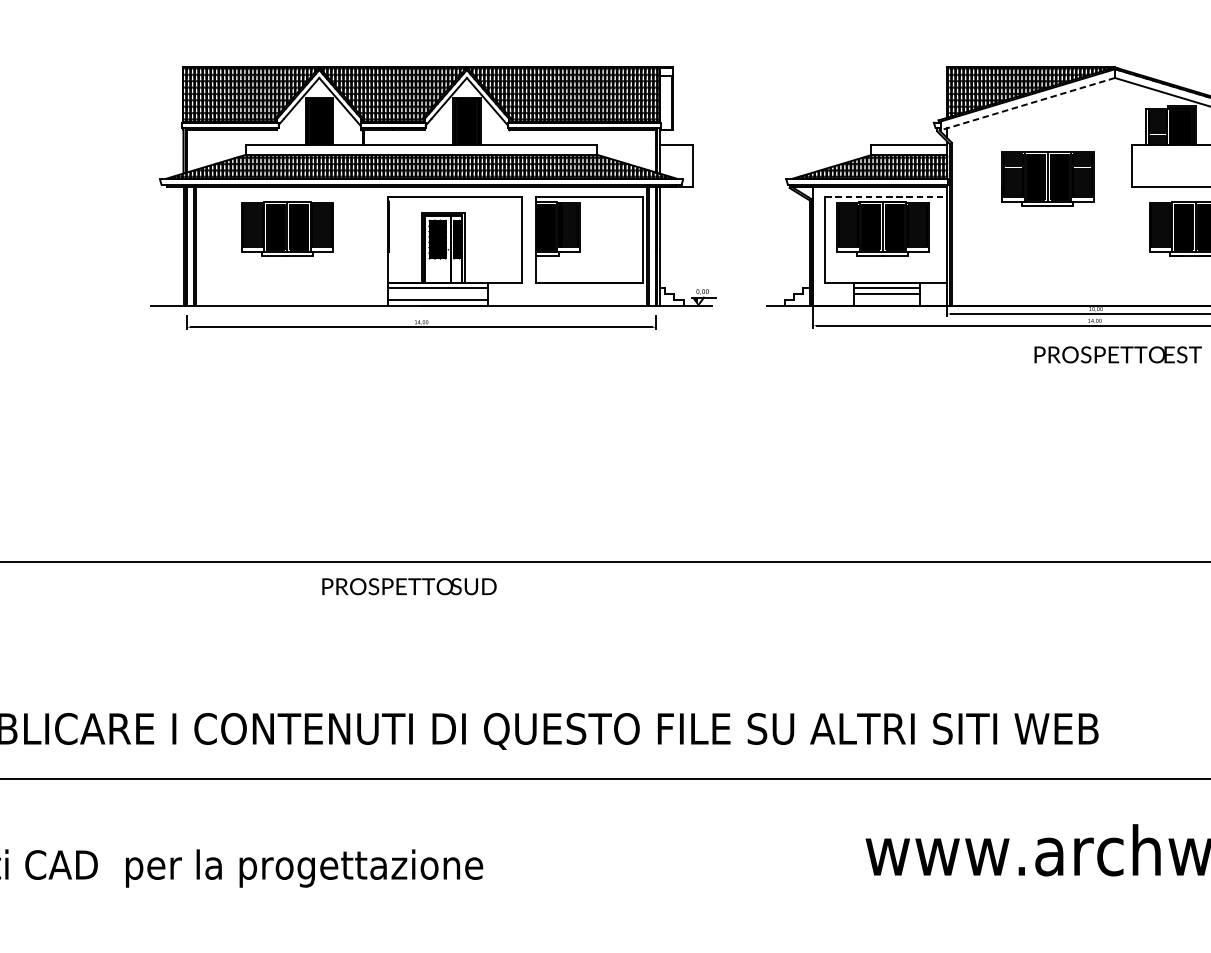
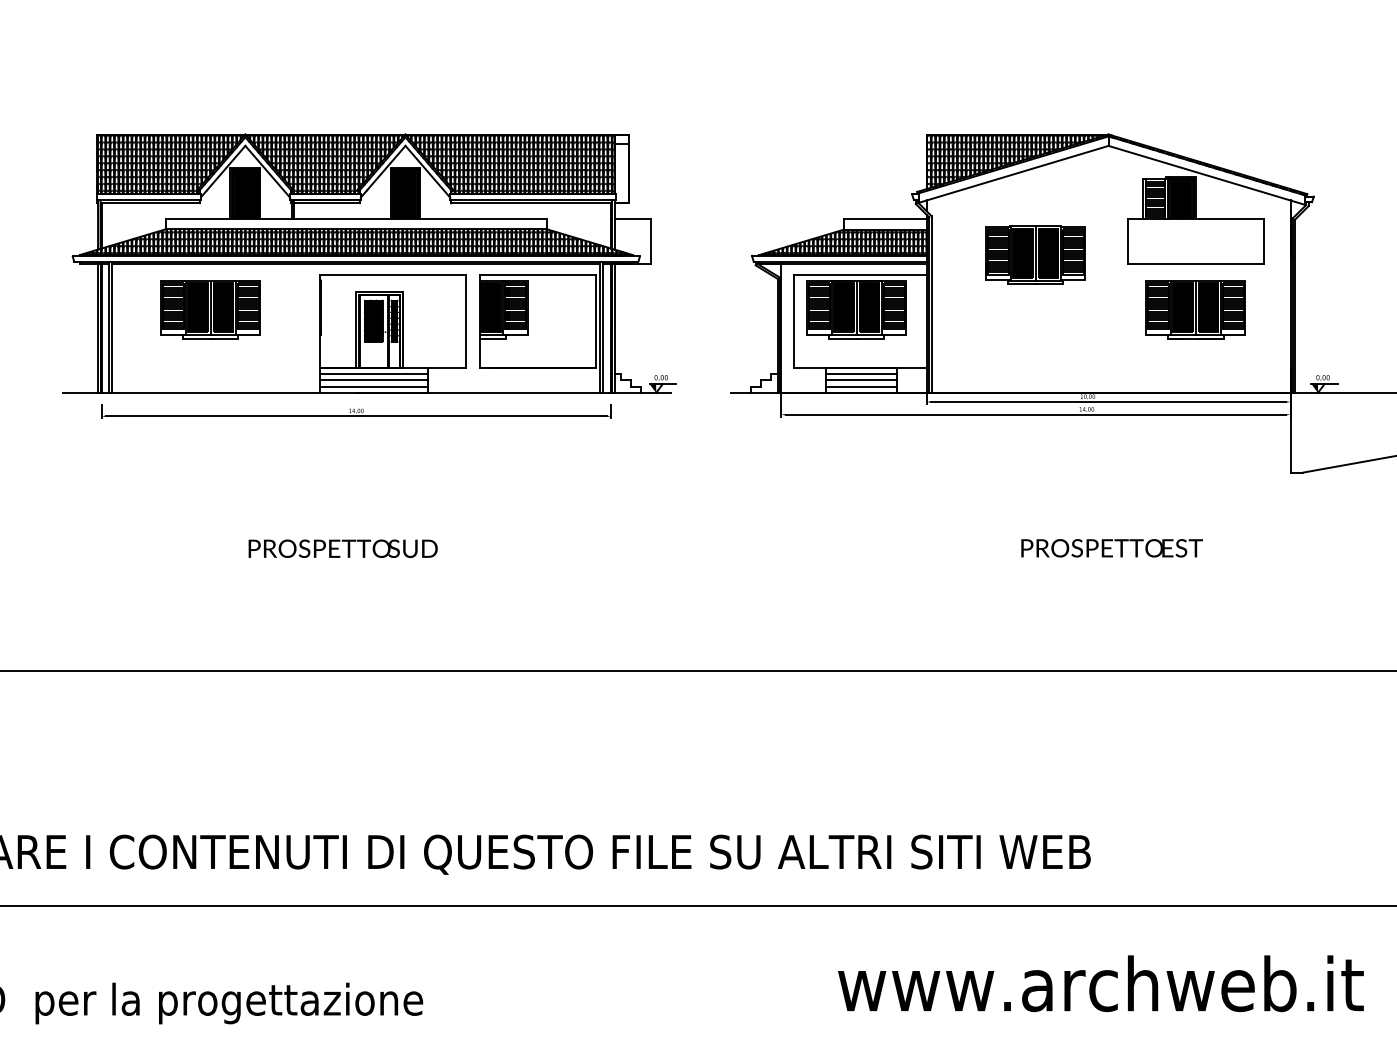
hatch: (1027, 94) -> (1013, 163), added
line: (1027, 104) -> (1013, 174), dashed -> solid
line: (886, 197) -> (860, 275), dashed -> solid
line: (437, 294) -> (373, 380), added
line: (886, 299) -> (860, 386), added
text: (1117, 355) -> (1111, 548), moved
text: (408, 586) -> (342, 548), moved

